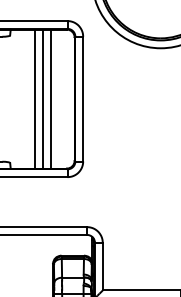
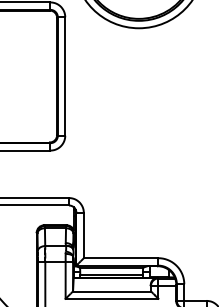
line: (34, 99) -> (19, 76), removed
line: (43, 99) -> (27, 76), removed
line: (50, 99) -> (34, 76), removed

